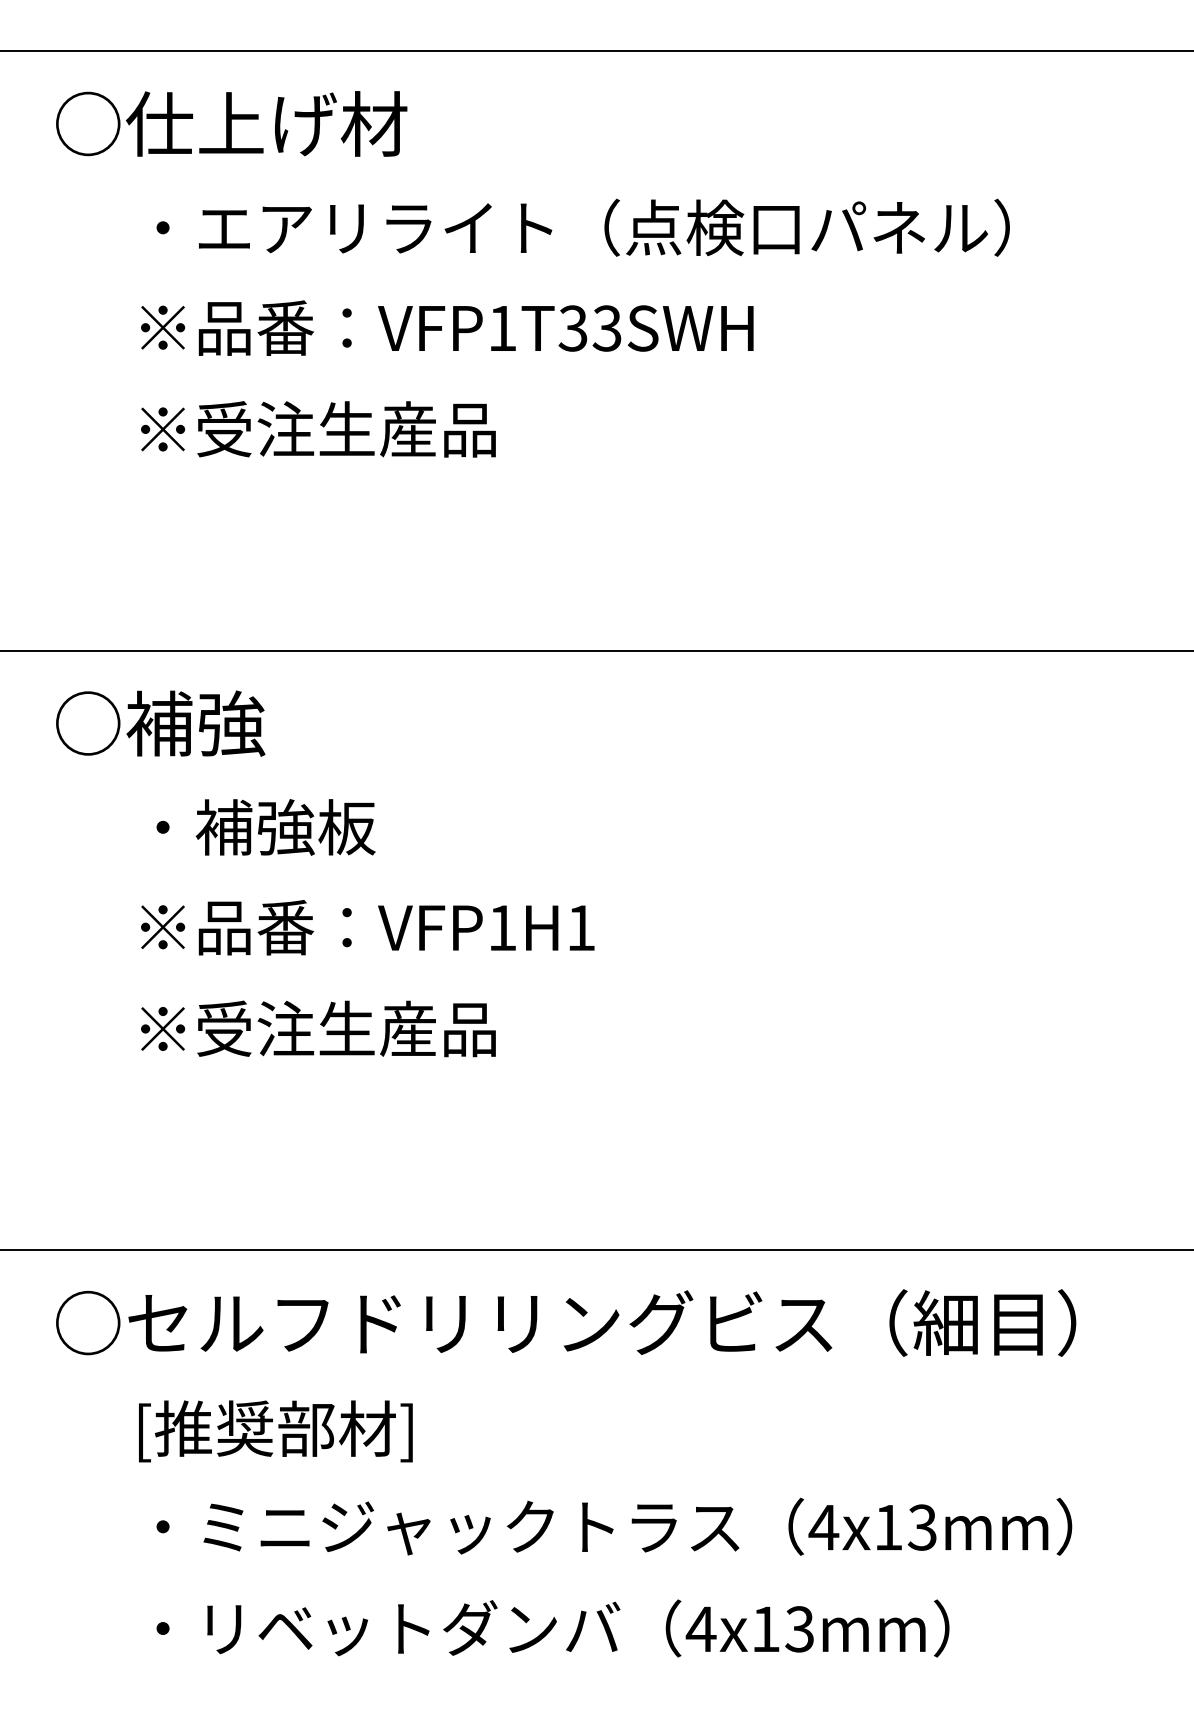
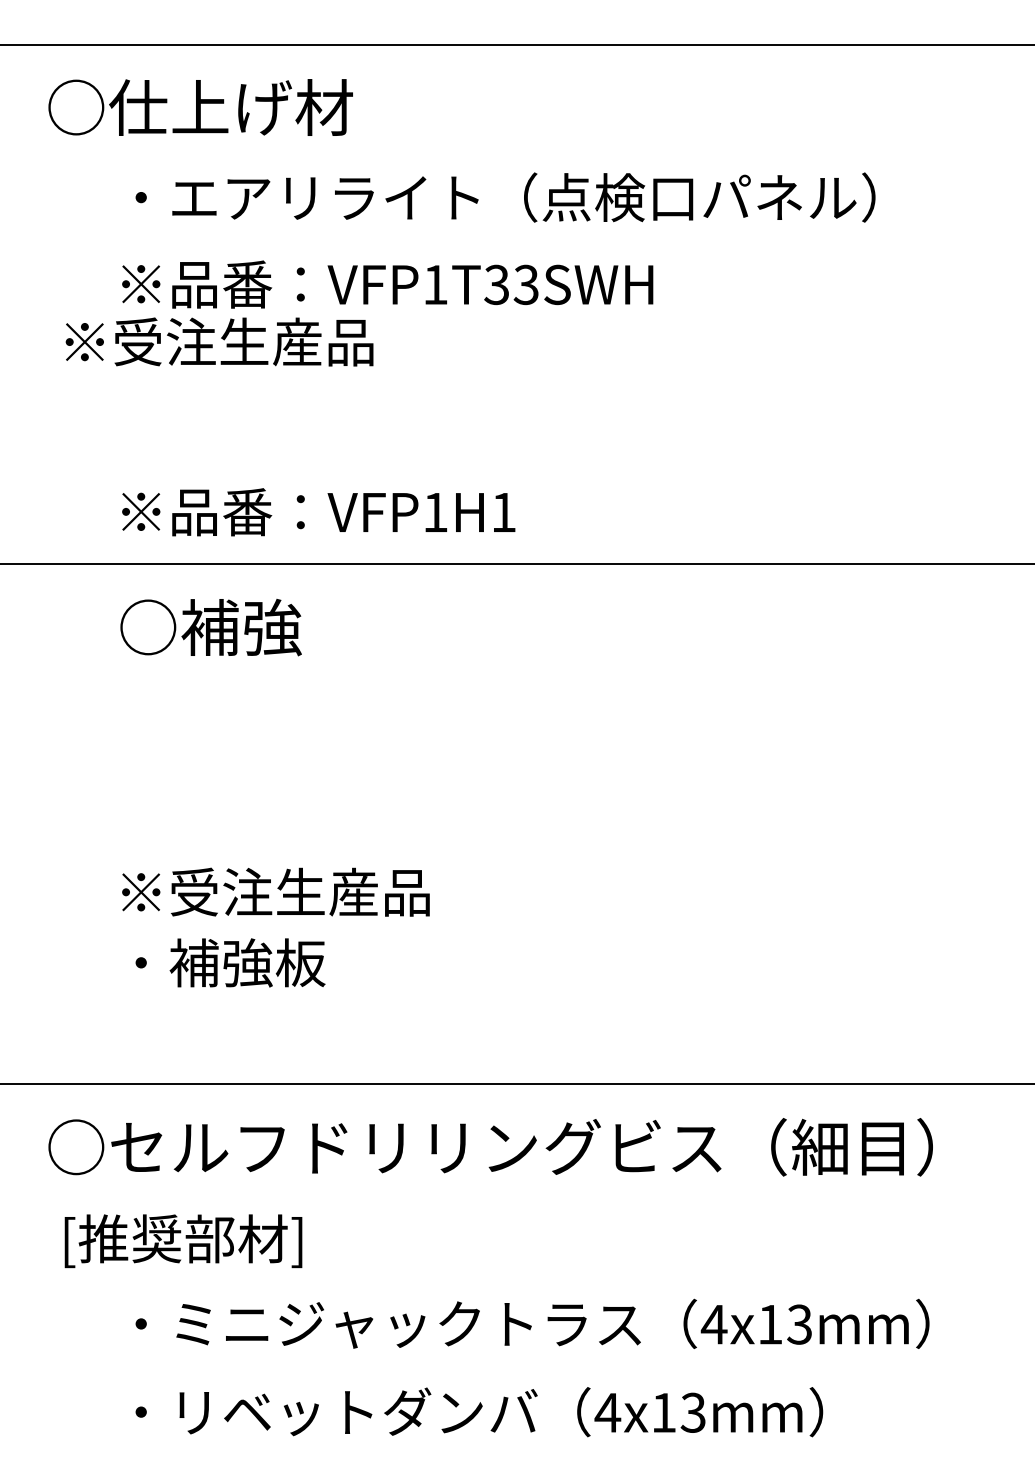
text: (318, 429) -> (219, 342), moved
text: (160, 723) -> (210, 627), moved
text: (265, 827) -> (230, 962), moved
text: (367, 927) -> (318, 512), moved
text: (275, 1431) -> (183, 1241), moved

